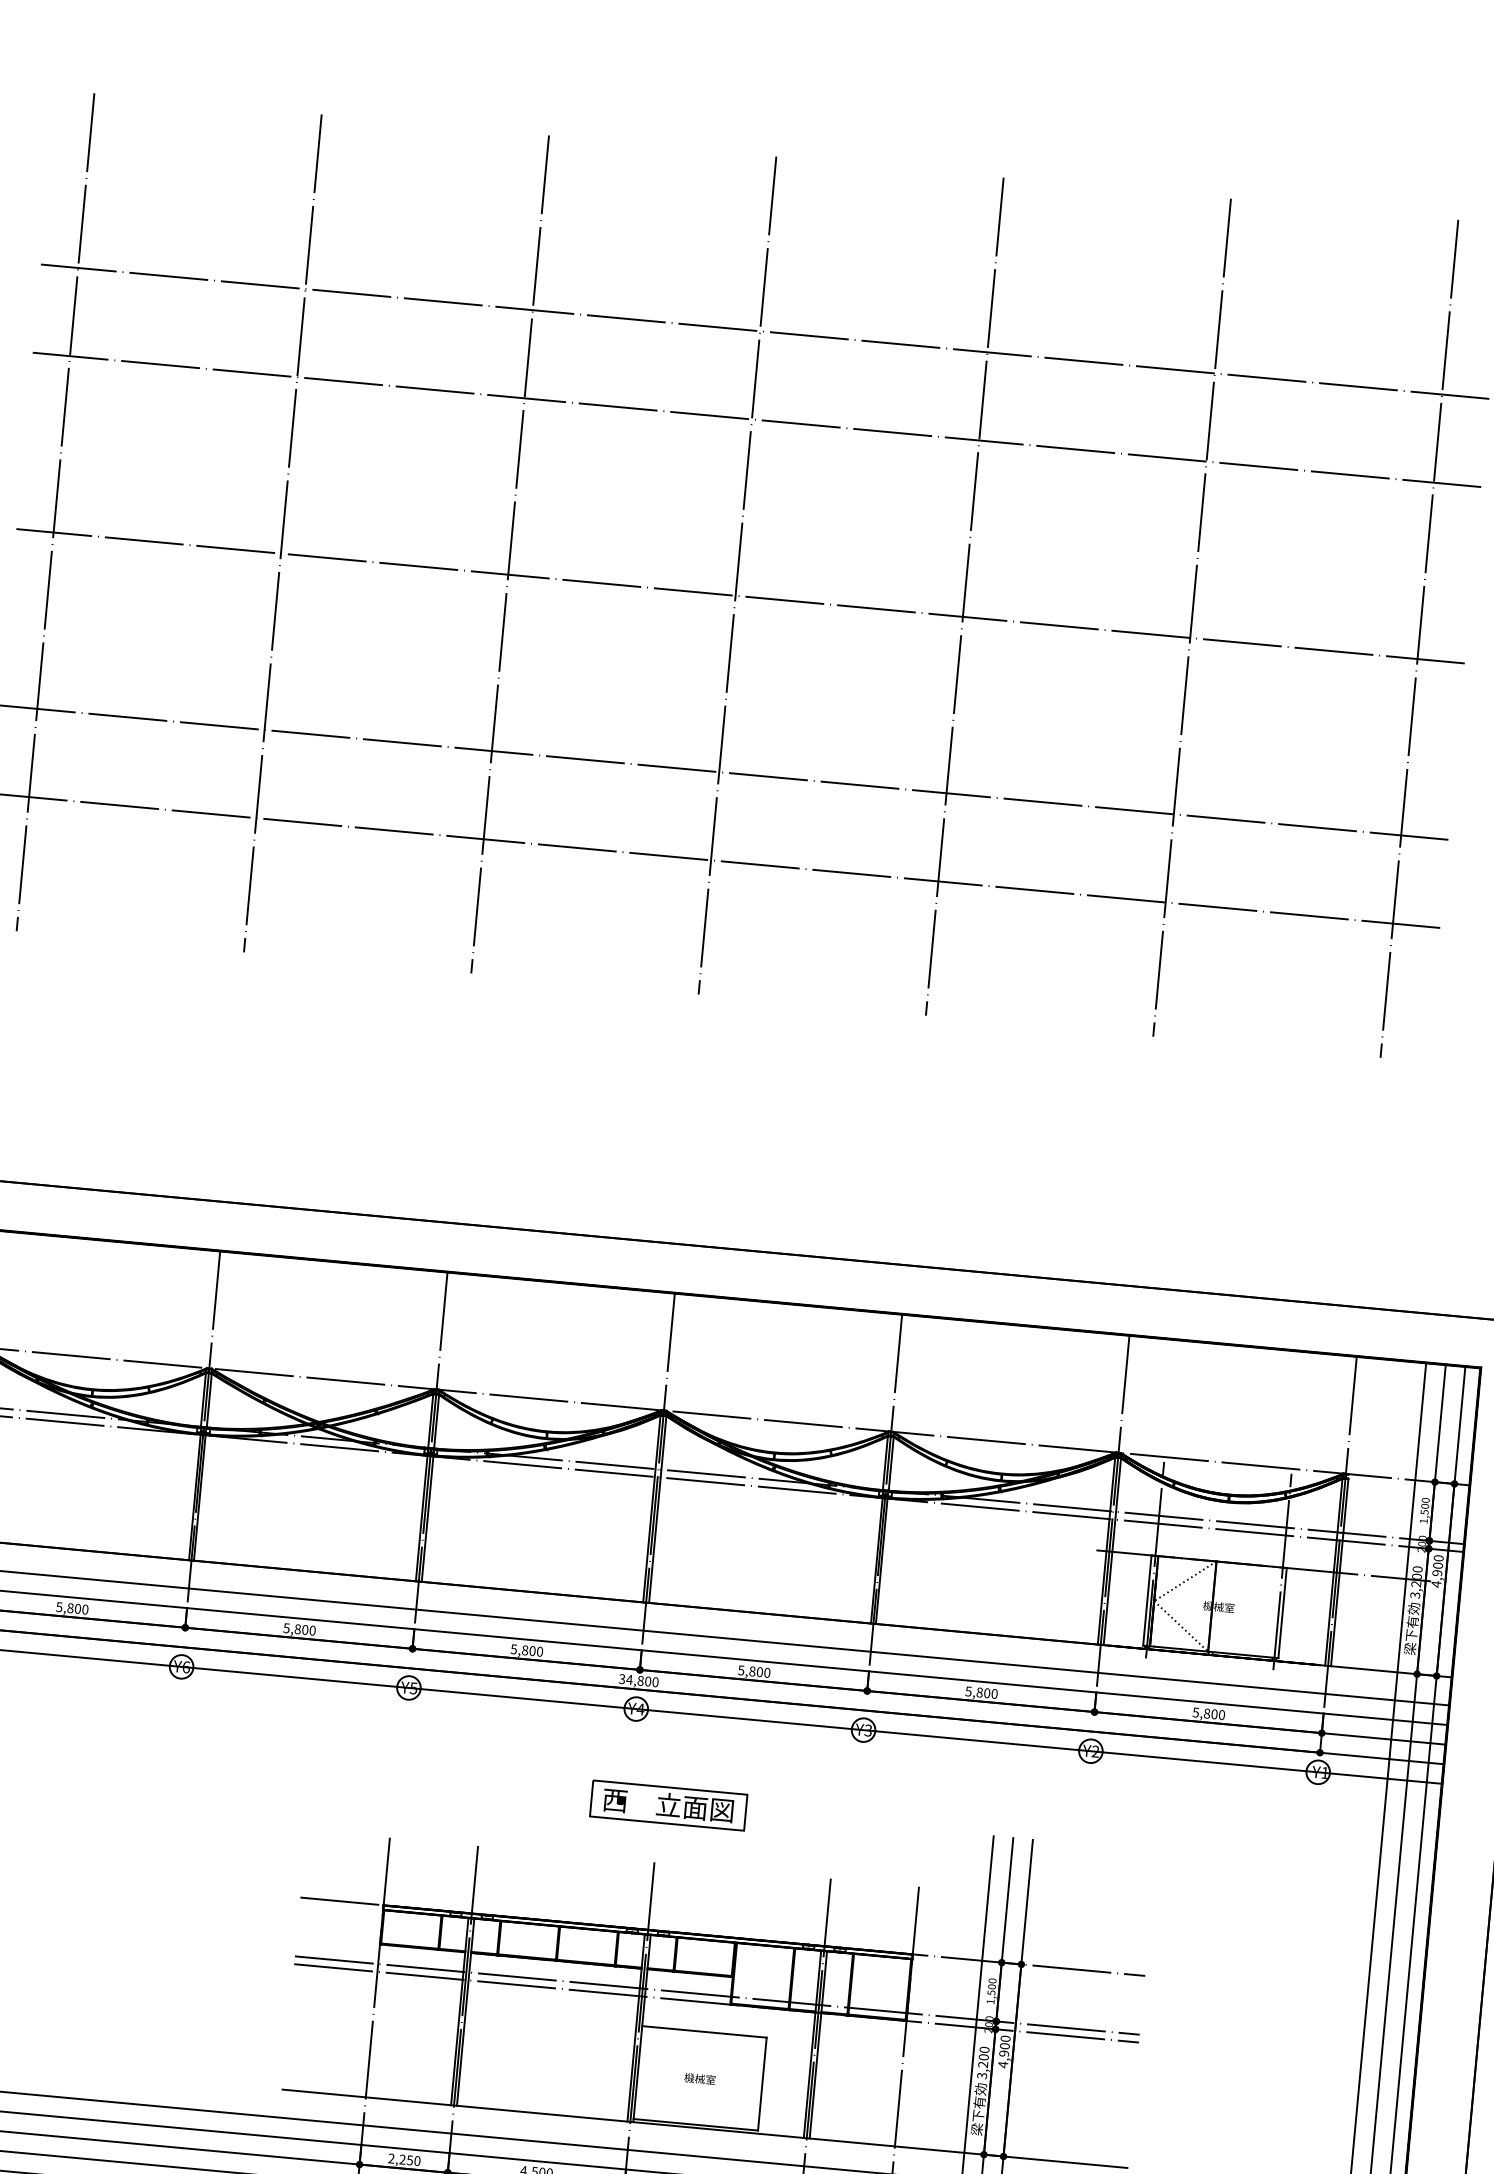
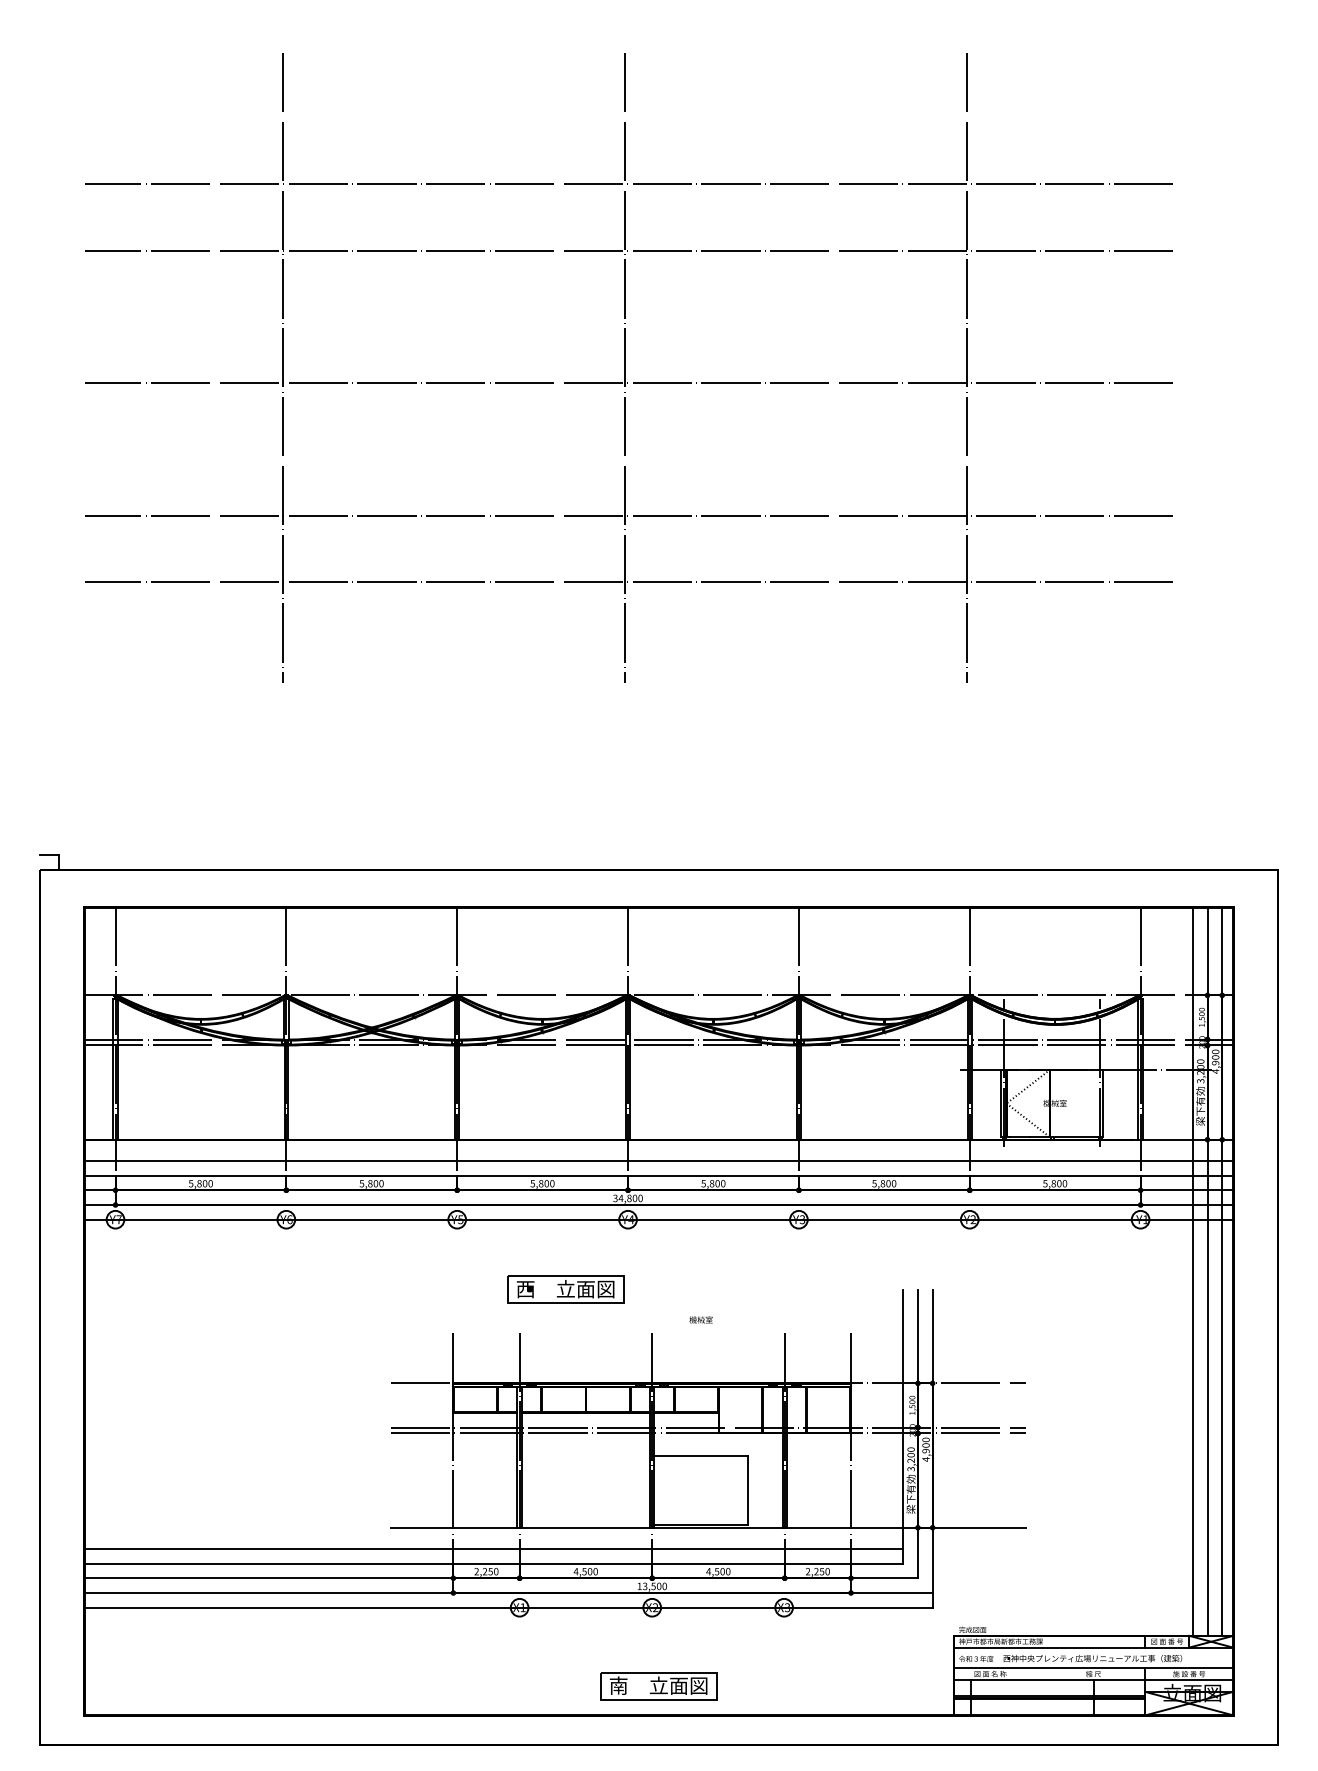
line: (55, 511) -> (112, 367), removed
line: (510, 553) -> (454, 367), removed
line: (964, 595) -> (795, 367), removed
line: (1419, 638) -> (1137, 367), removed
part: (668, 1805) -> (565, 1289), moved
text: (699, 2078) -> (700, 1319), moved

